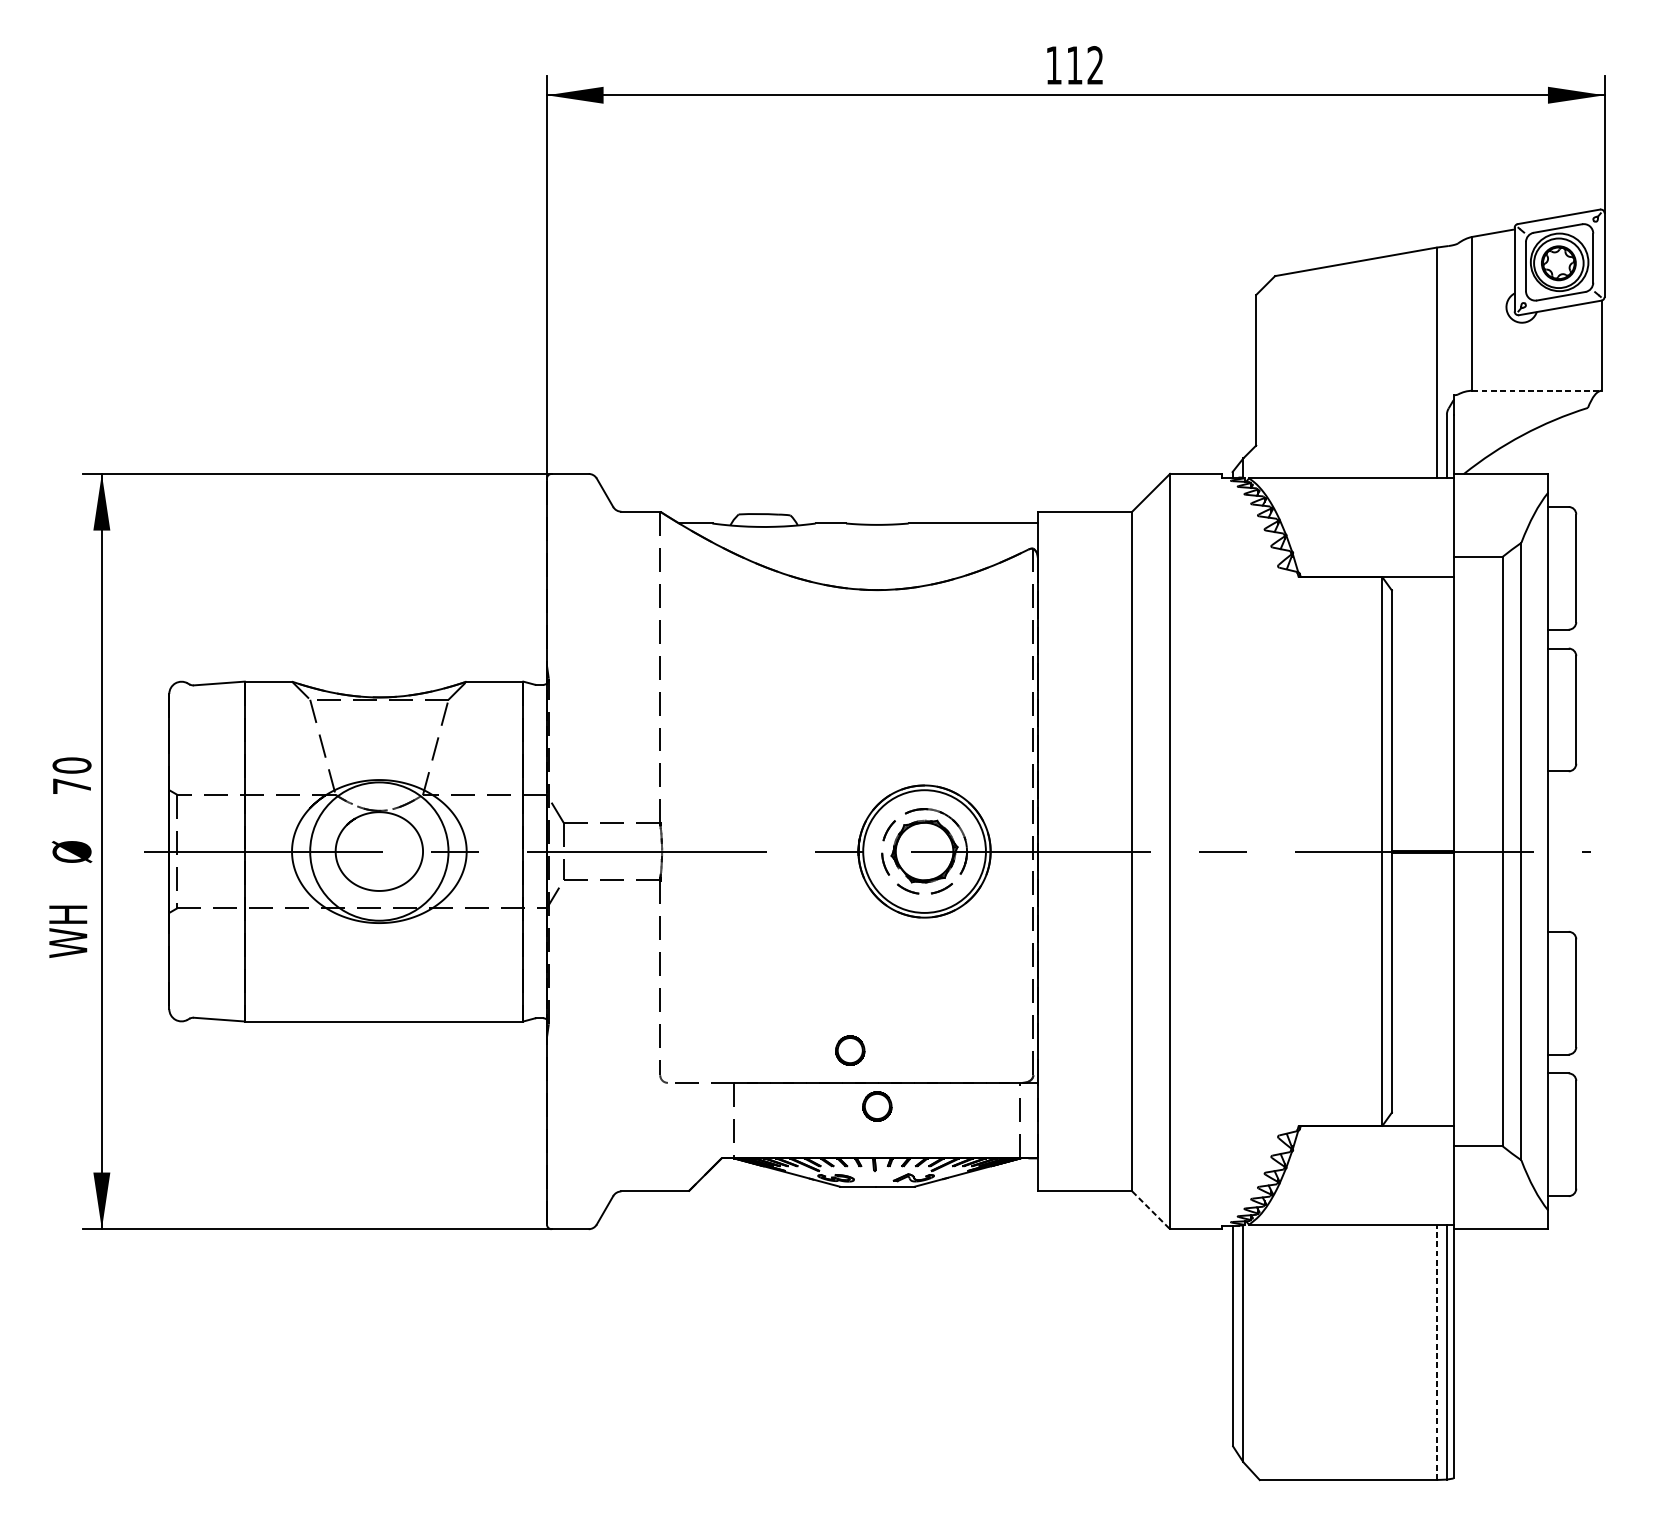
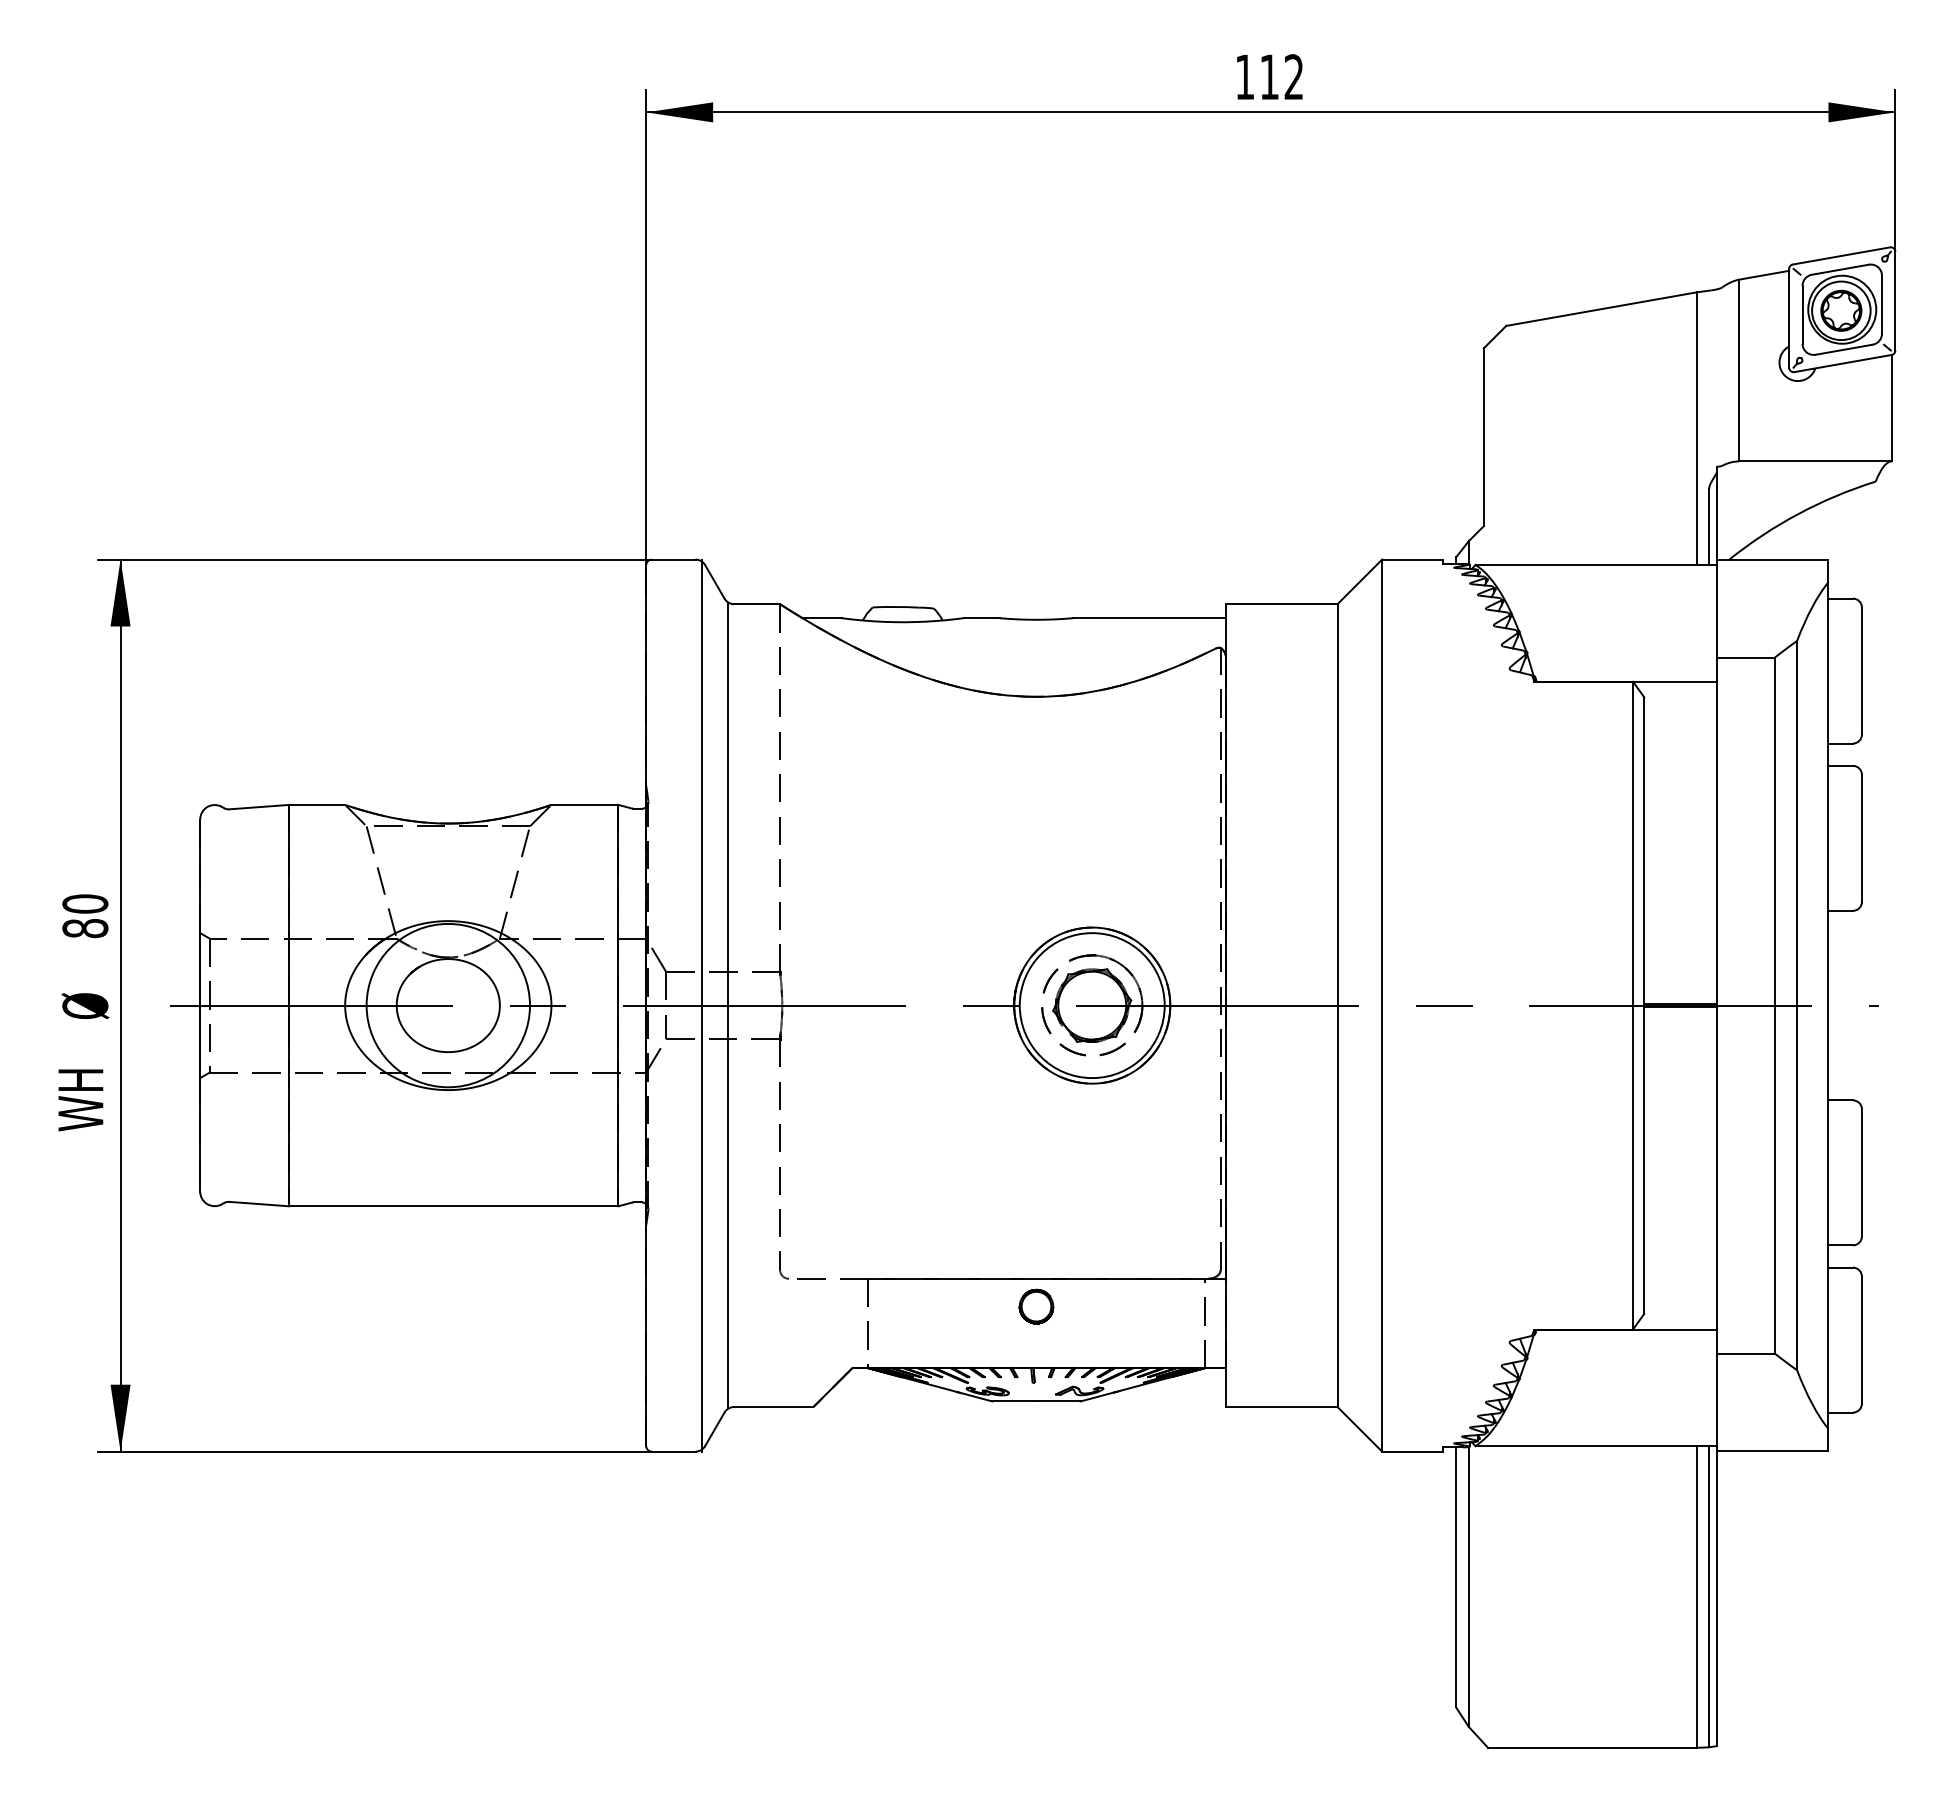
line: (1537, 390) -> (1816, 461), dashed -> solid
text: (72, 786) -> (85, 928), 70 -> 80
line: (593, 851) -> (701, 1005), added
line: (615, 851) -> (727, 1005), added
part: (850, 1050) -> (1004, 1240), removed
line: (1150, 1210) -> (1359, 1429), dashed -> solid
line: (1436, 1352) -> (1696, 1597), dashed -> solid

